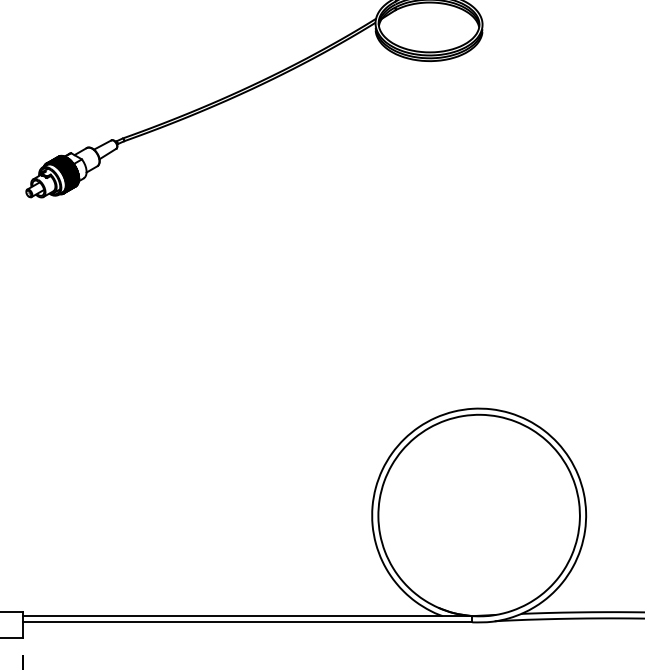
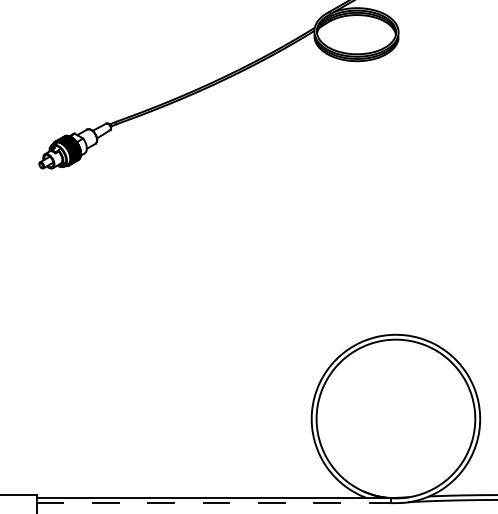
line: (247, 622) -> (213, 503), solid -> dashed

